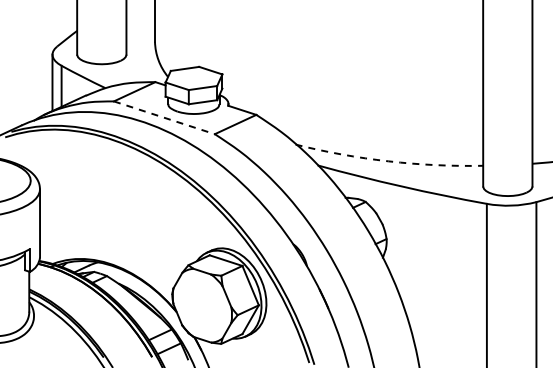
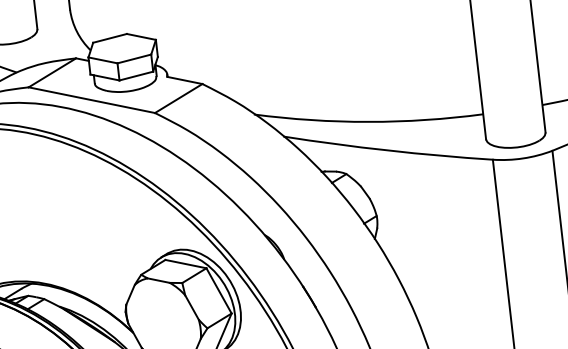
line: (164, 117) -> (91, 99), dashed -> solid
arc: (388, 161) -> (368, 122), dashed -> solid

